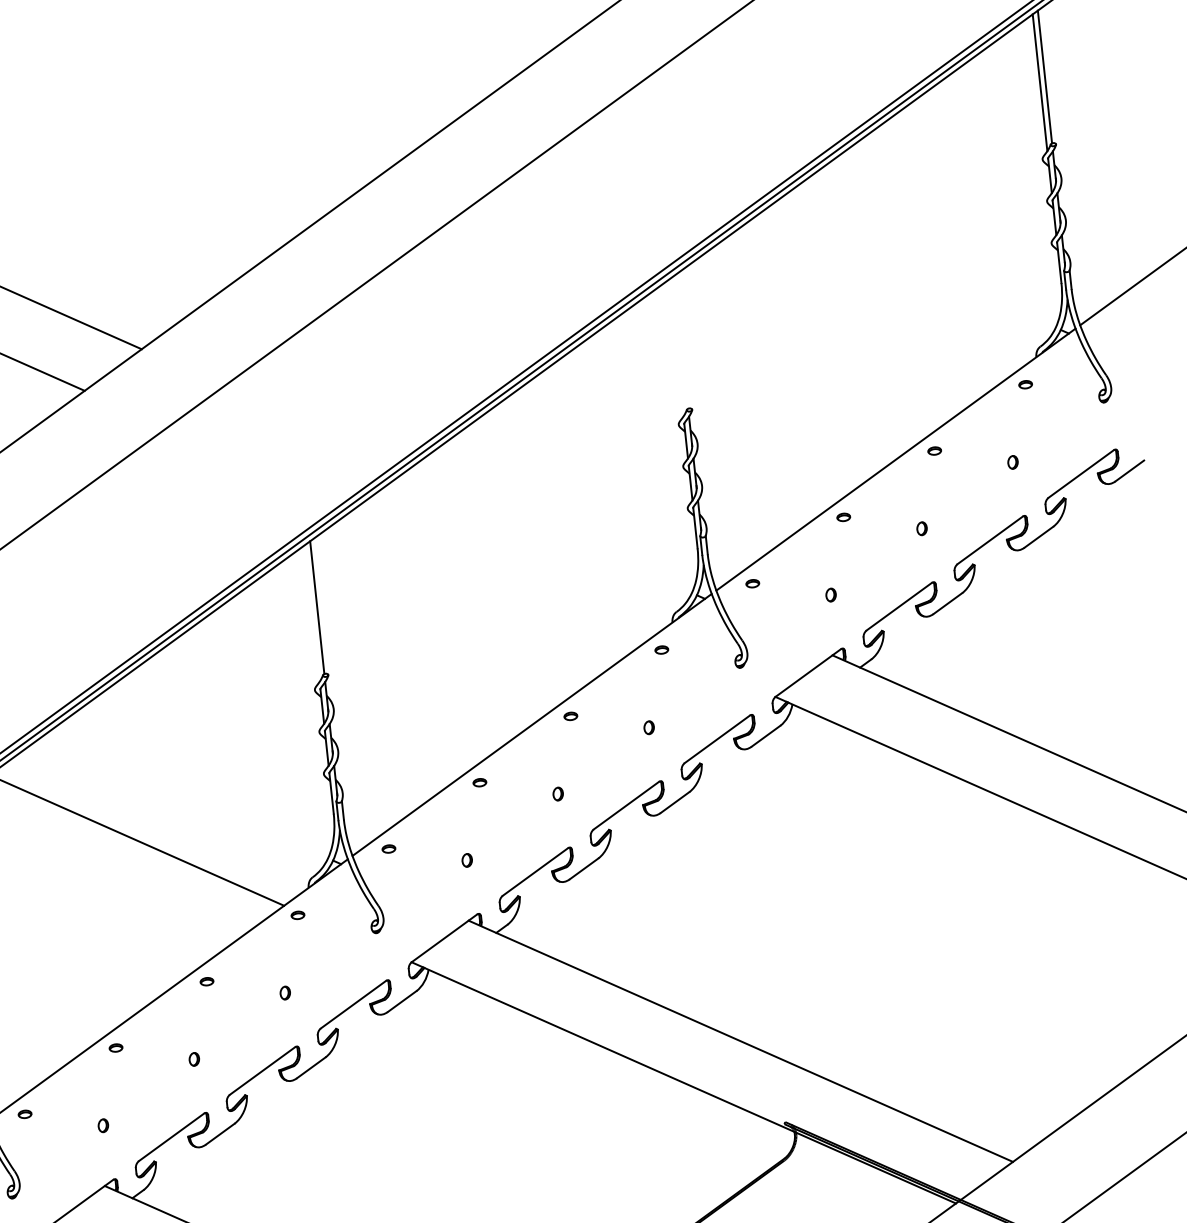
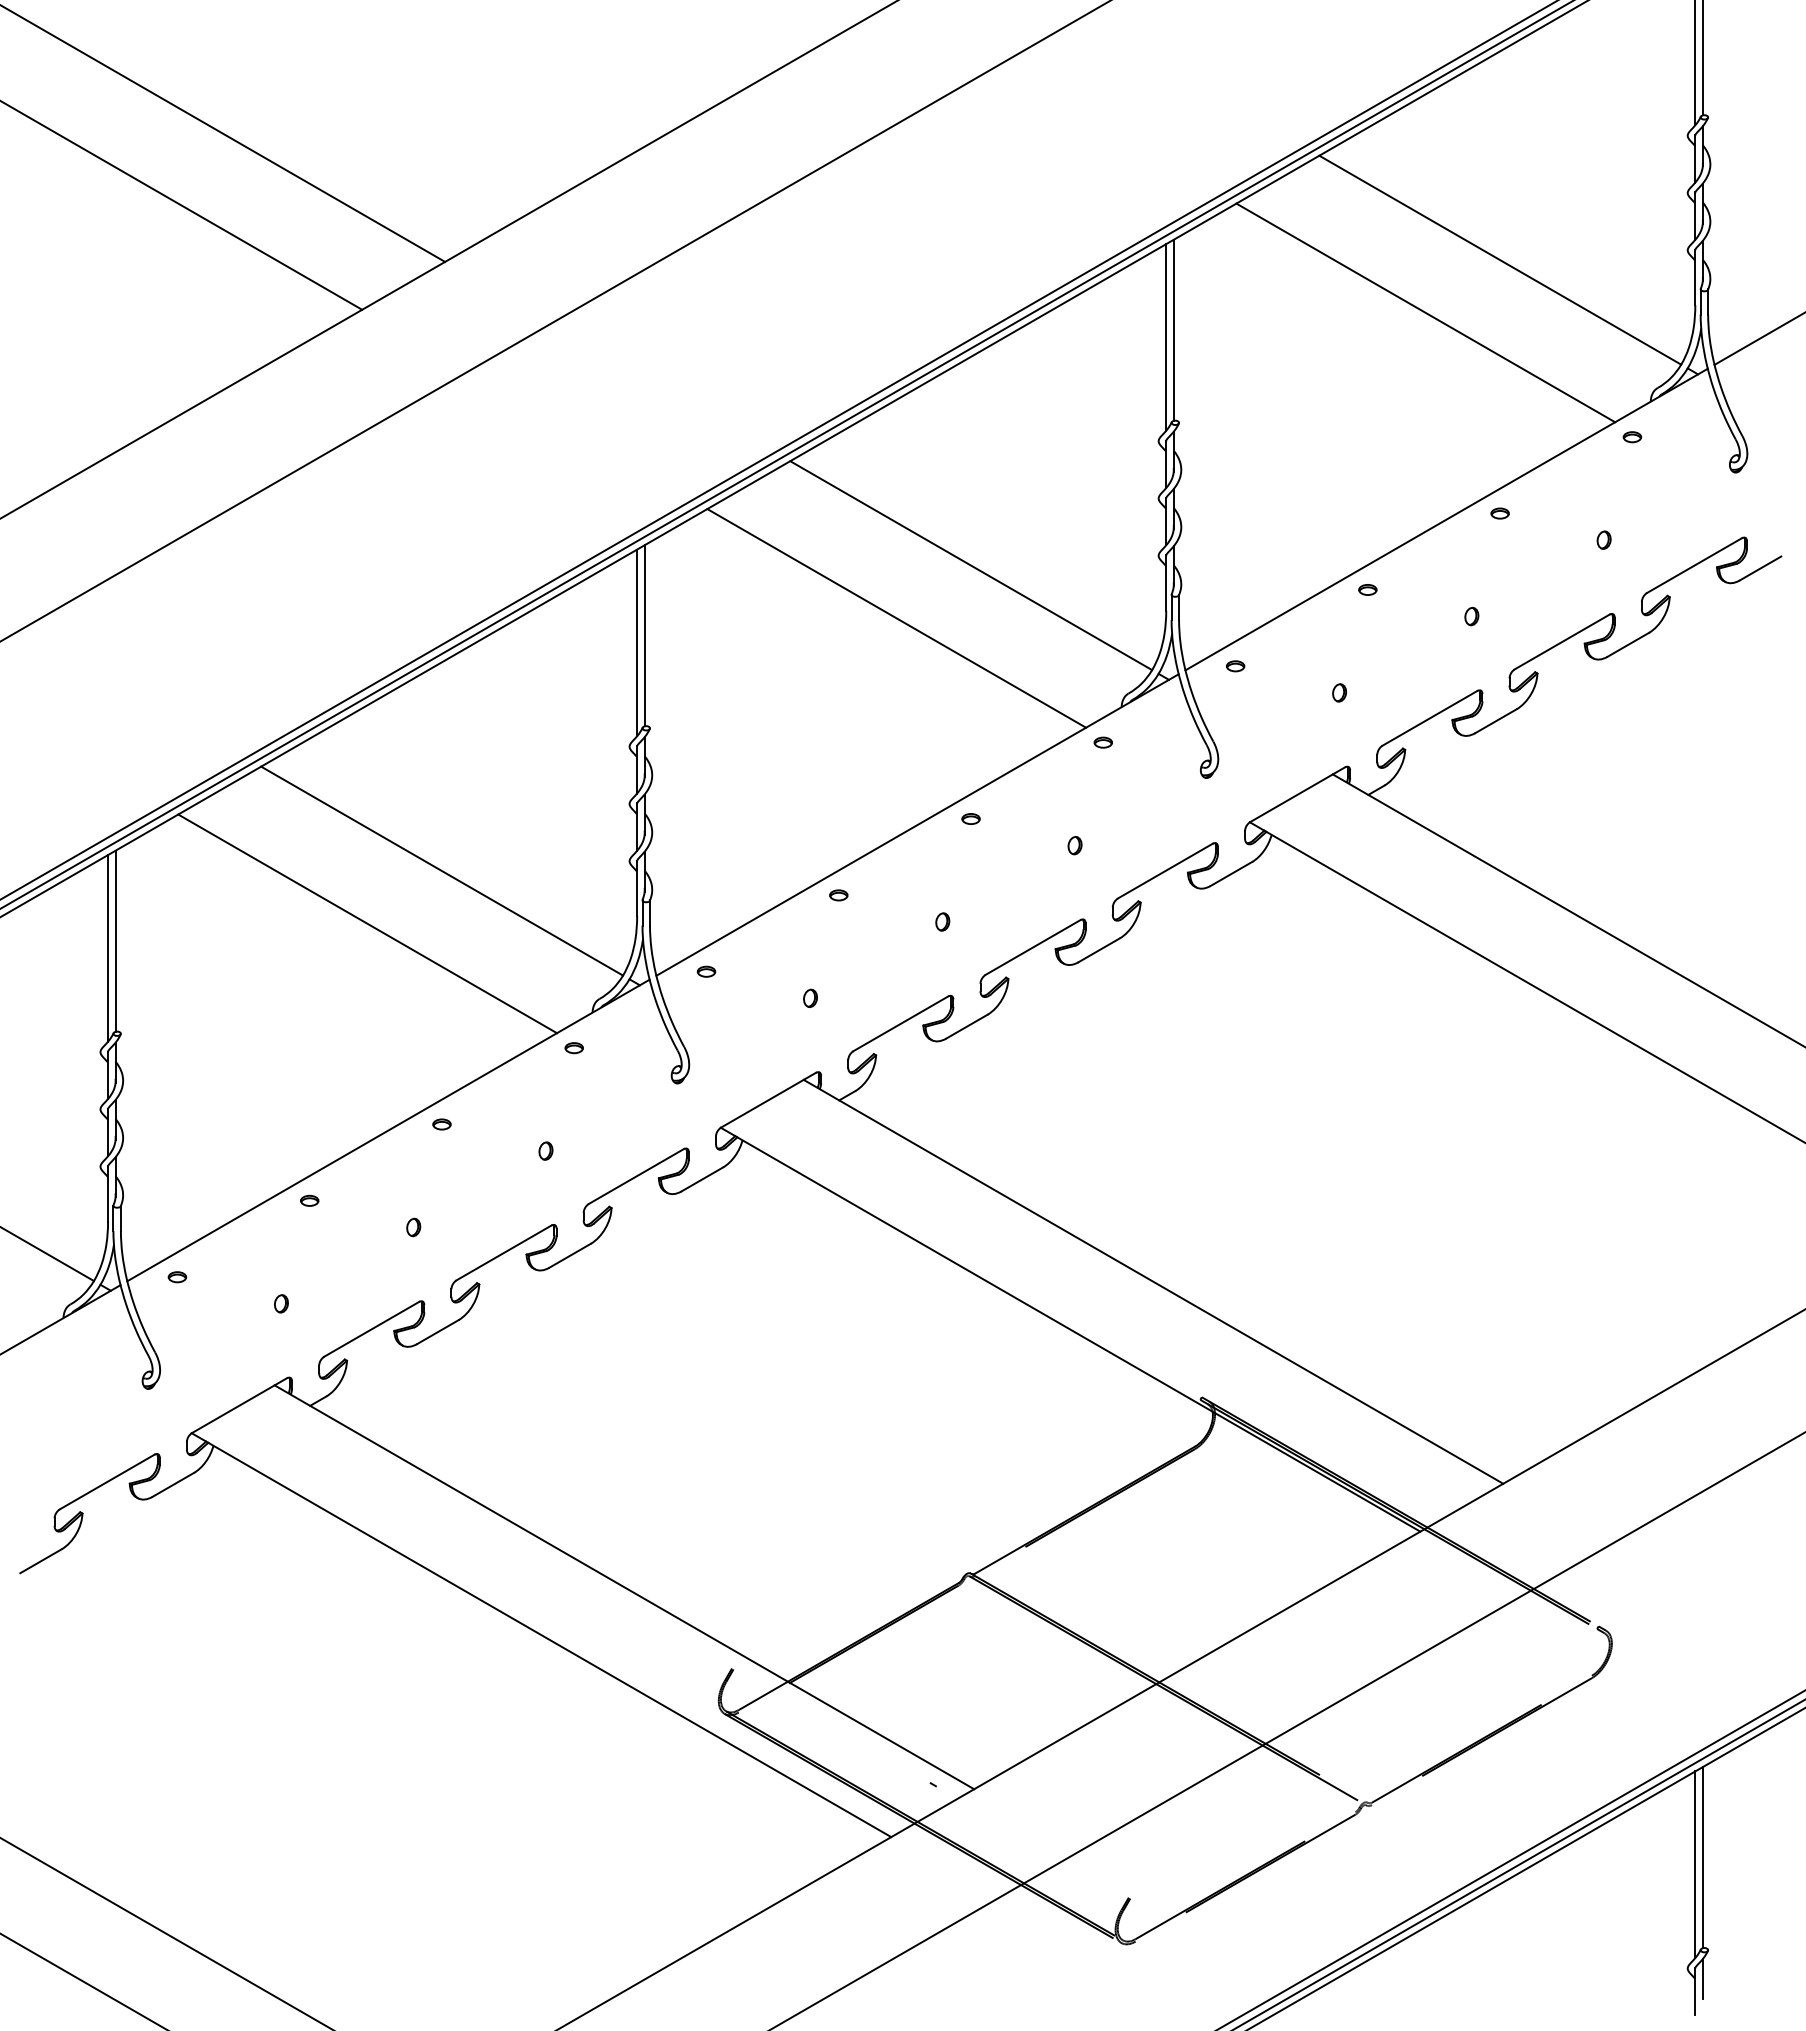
line: (915, 264) -> (1500, 259), added
line: (864, 309) -> (1425, 312), added
line: (680, 341) -> (1173, 329), added
line: (676, 348) -> (1166, 337), added
line: (551, 530) -> (971, 565), added
line: (500, 575) -> (896, 618), added
line: (312, 613) -> (637, 642), added
line: (187, 795) -> (442, 870), added

